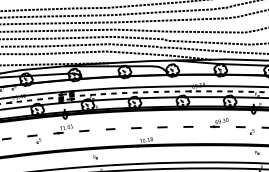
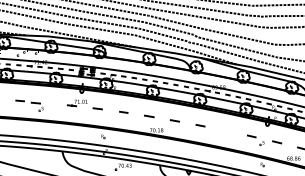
part: (219, 123) -> (231, 128), removed
part: (33, 139) -> (36, 106), moved

